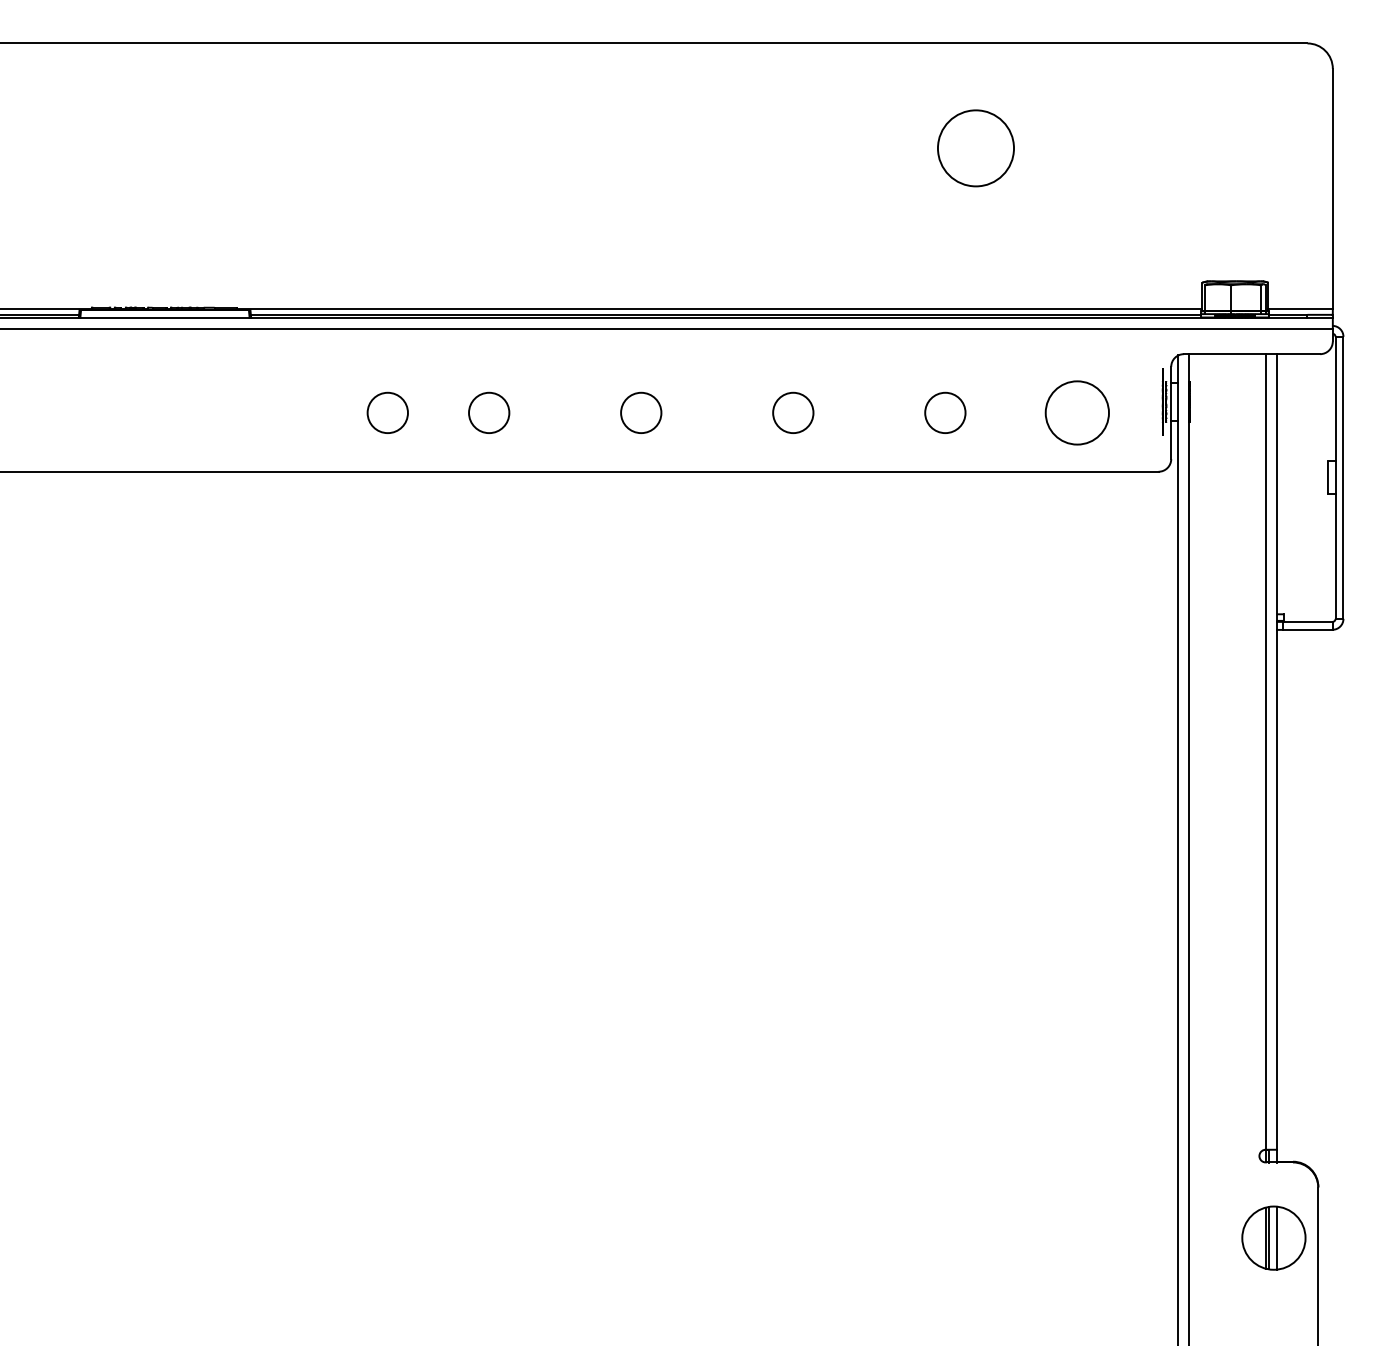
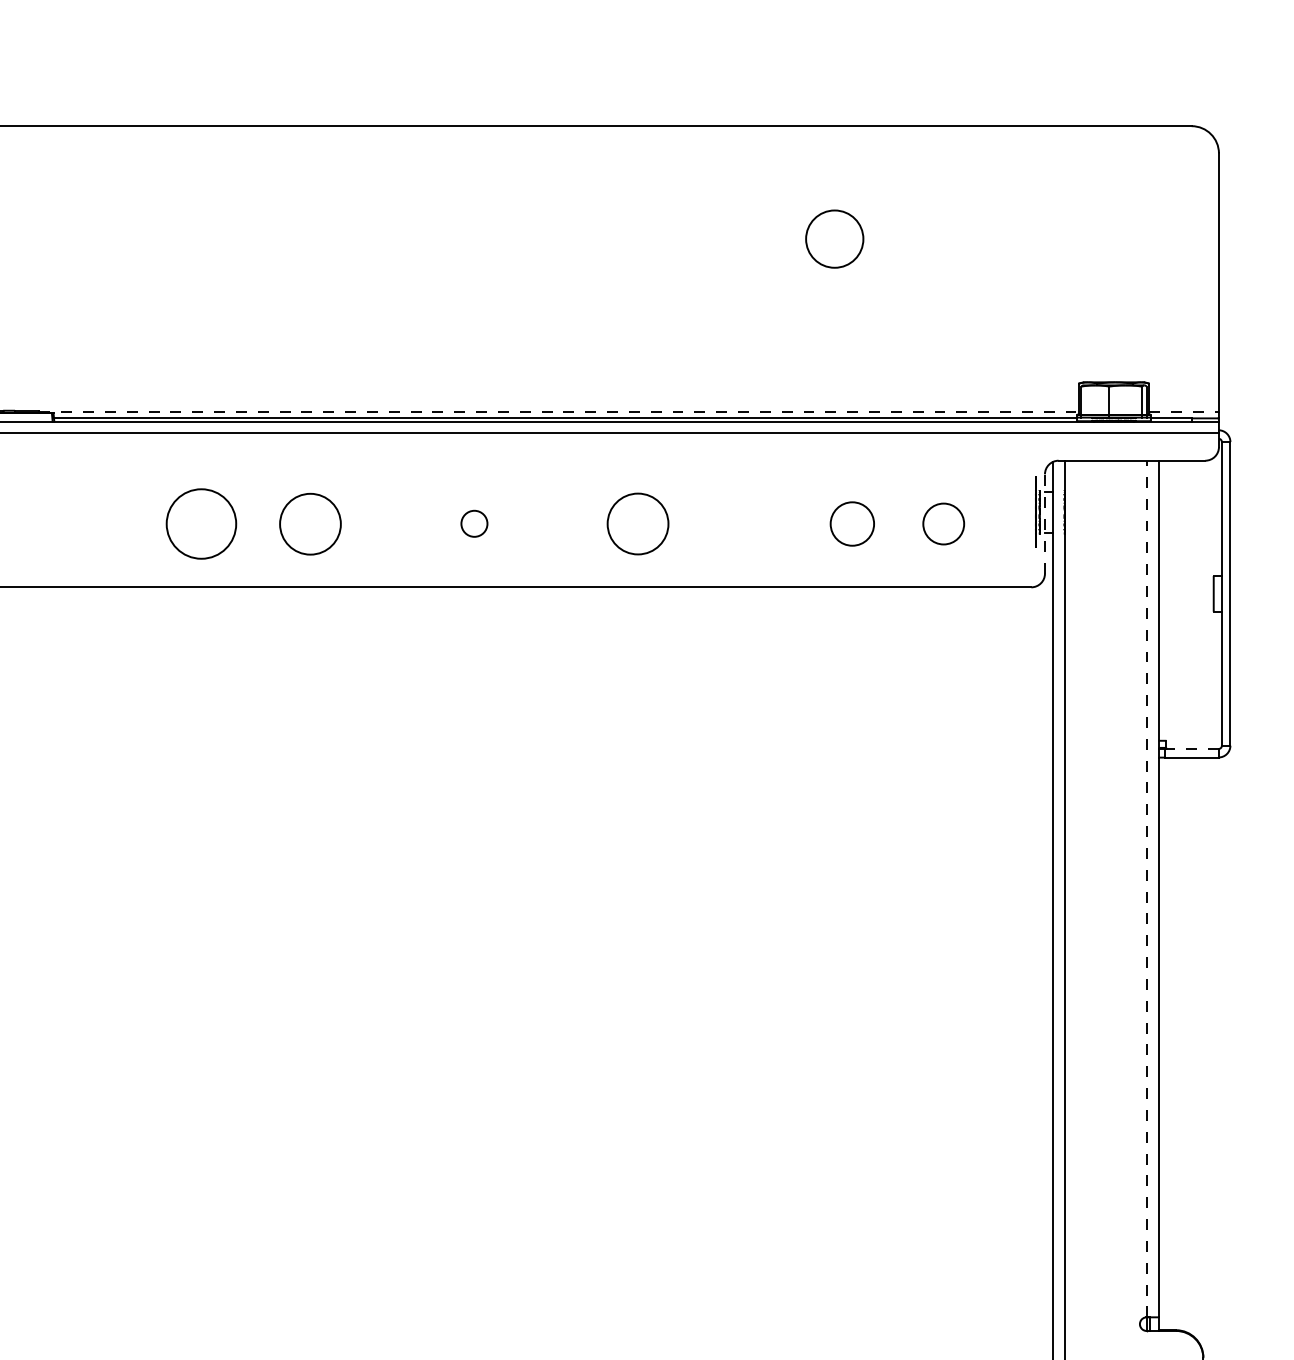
circle: (975, 148) -> (834, 239), size x0.7
line: (719, 308) -> (558, 411), solid -> dashed
line: (1300, 308) -> (1184, 411), solid -> dashed
circle: (387, 412) -> (201, 523), size x1.6
circle: (489, 412) -> (310, 523), size x1.4
circle: (641, 412) -> (474, 523), size x0.6
circle: (793, 412) -> (638, 523), size x1.4
circle: (945, 412) -> (852, 523), moved
circle: (1076, 412) -> (942, 523), size x0.6
line: (1171, 412) -> (1045, 523), solid -> dashed
line: (1307, 621) -> (1191, 748), solid -> dashed
line: (1265, 751) -> (1146, 888), solid -> dashed

